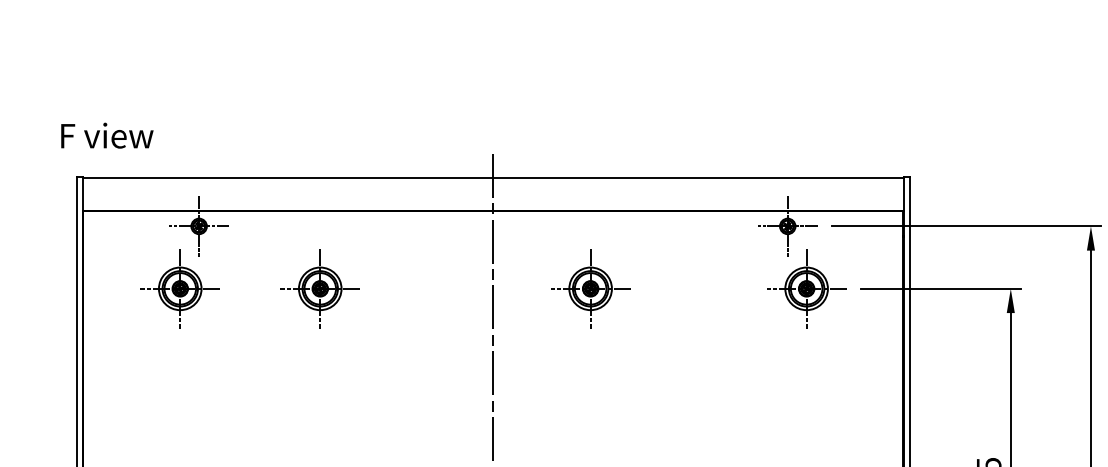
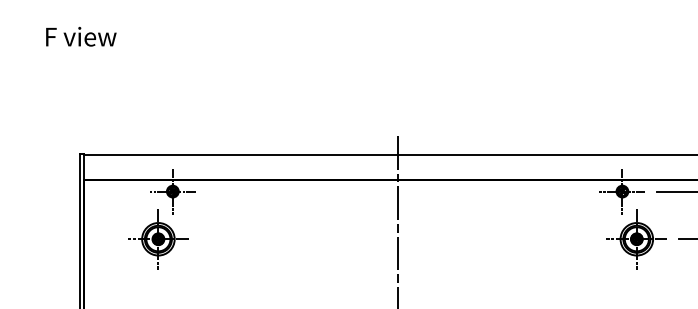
text: (107, 135) -> (81, 36), moved
part: (319, 288) -> (264, 239), removed
part: (590, 288) -> (471, 239), removed

